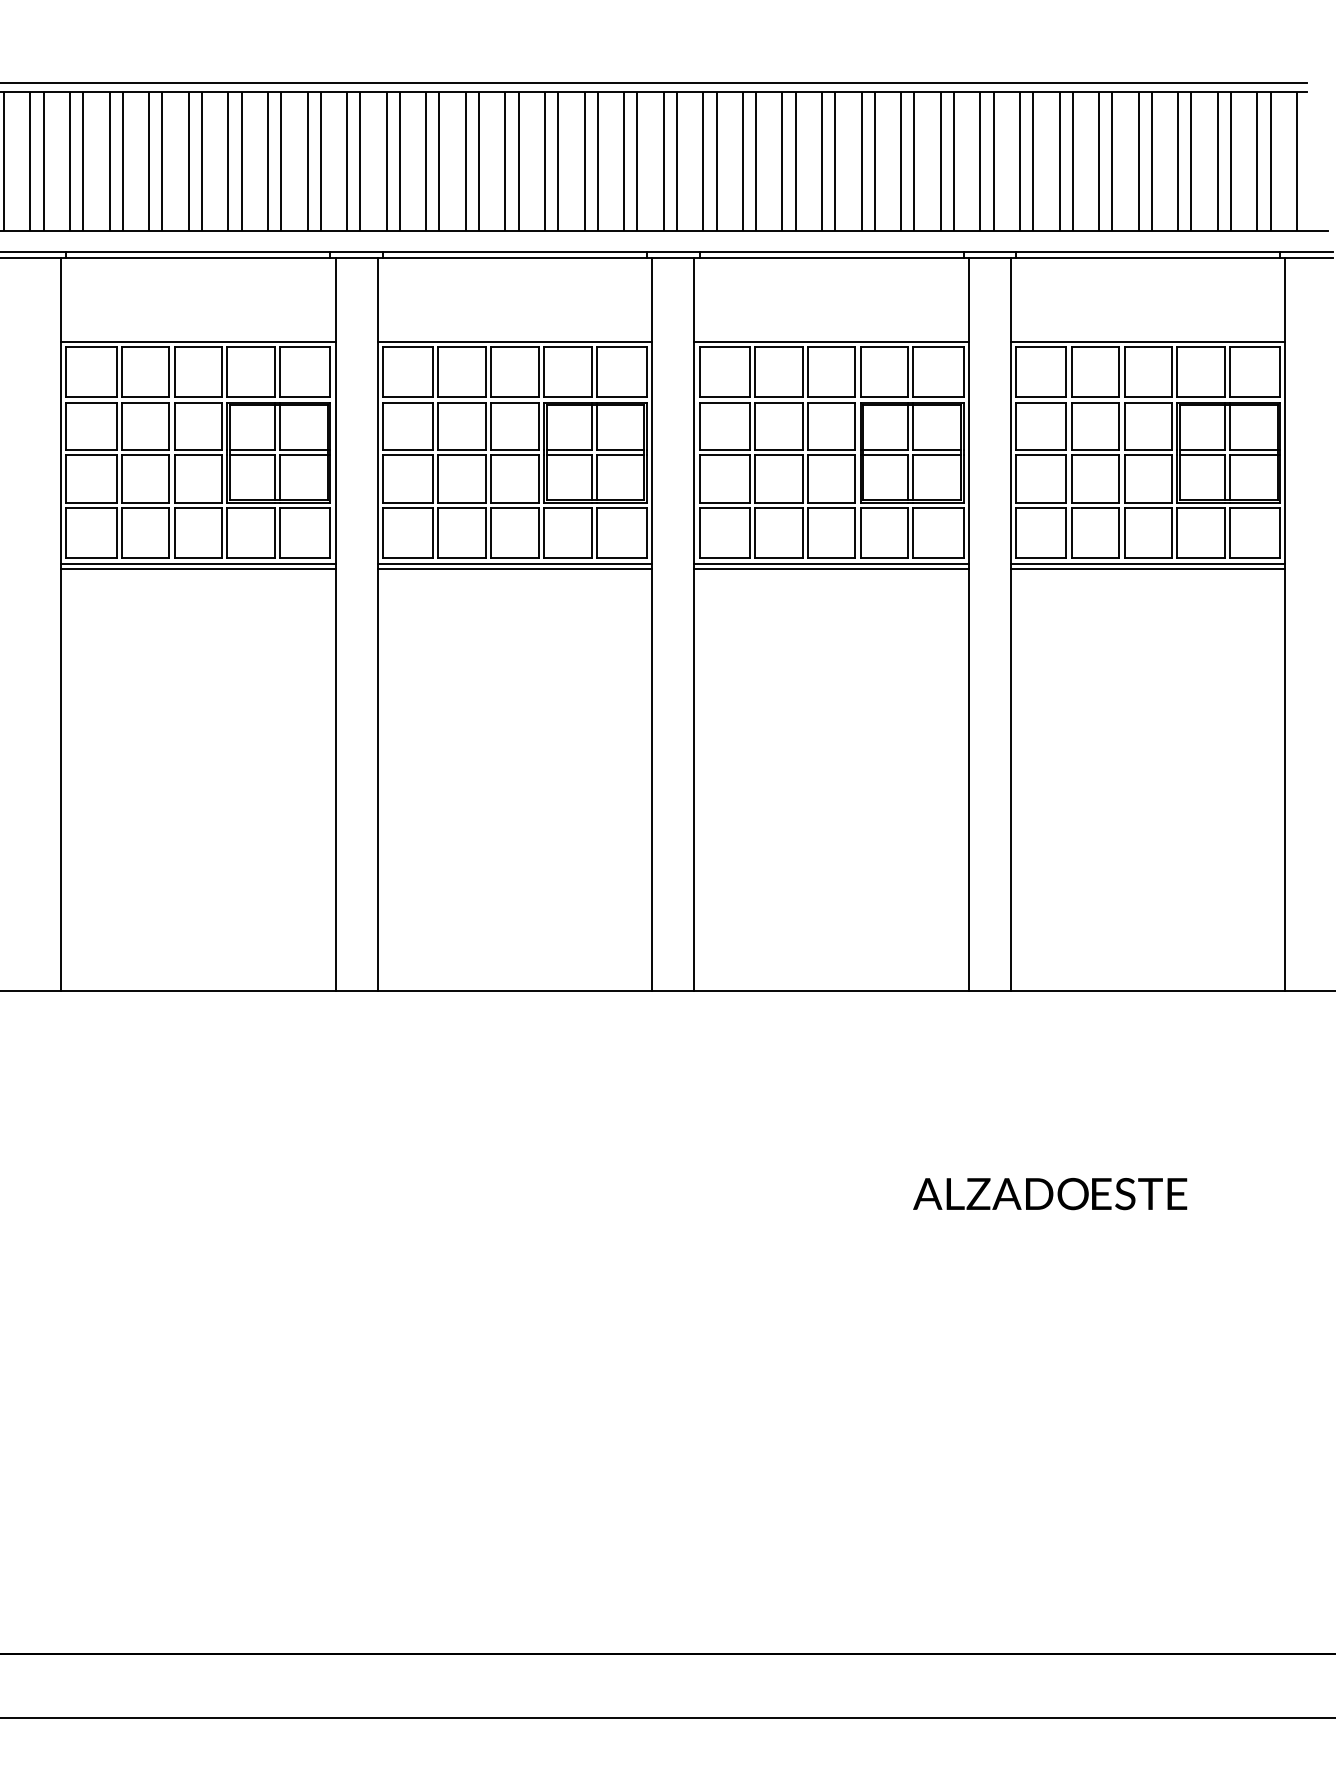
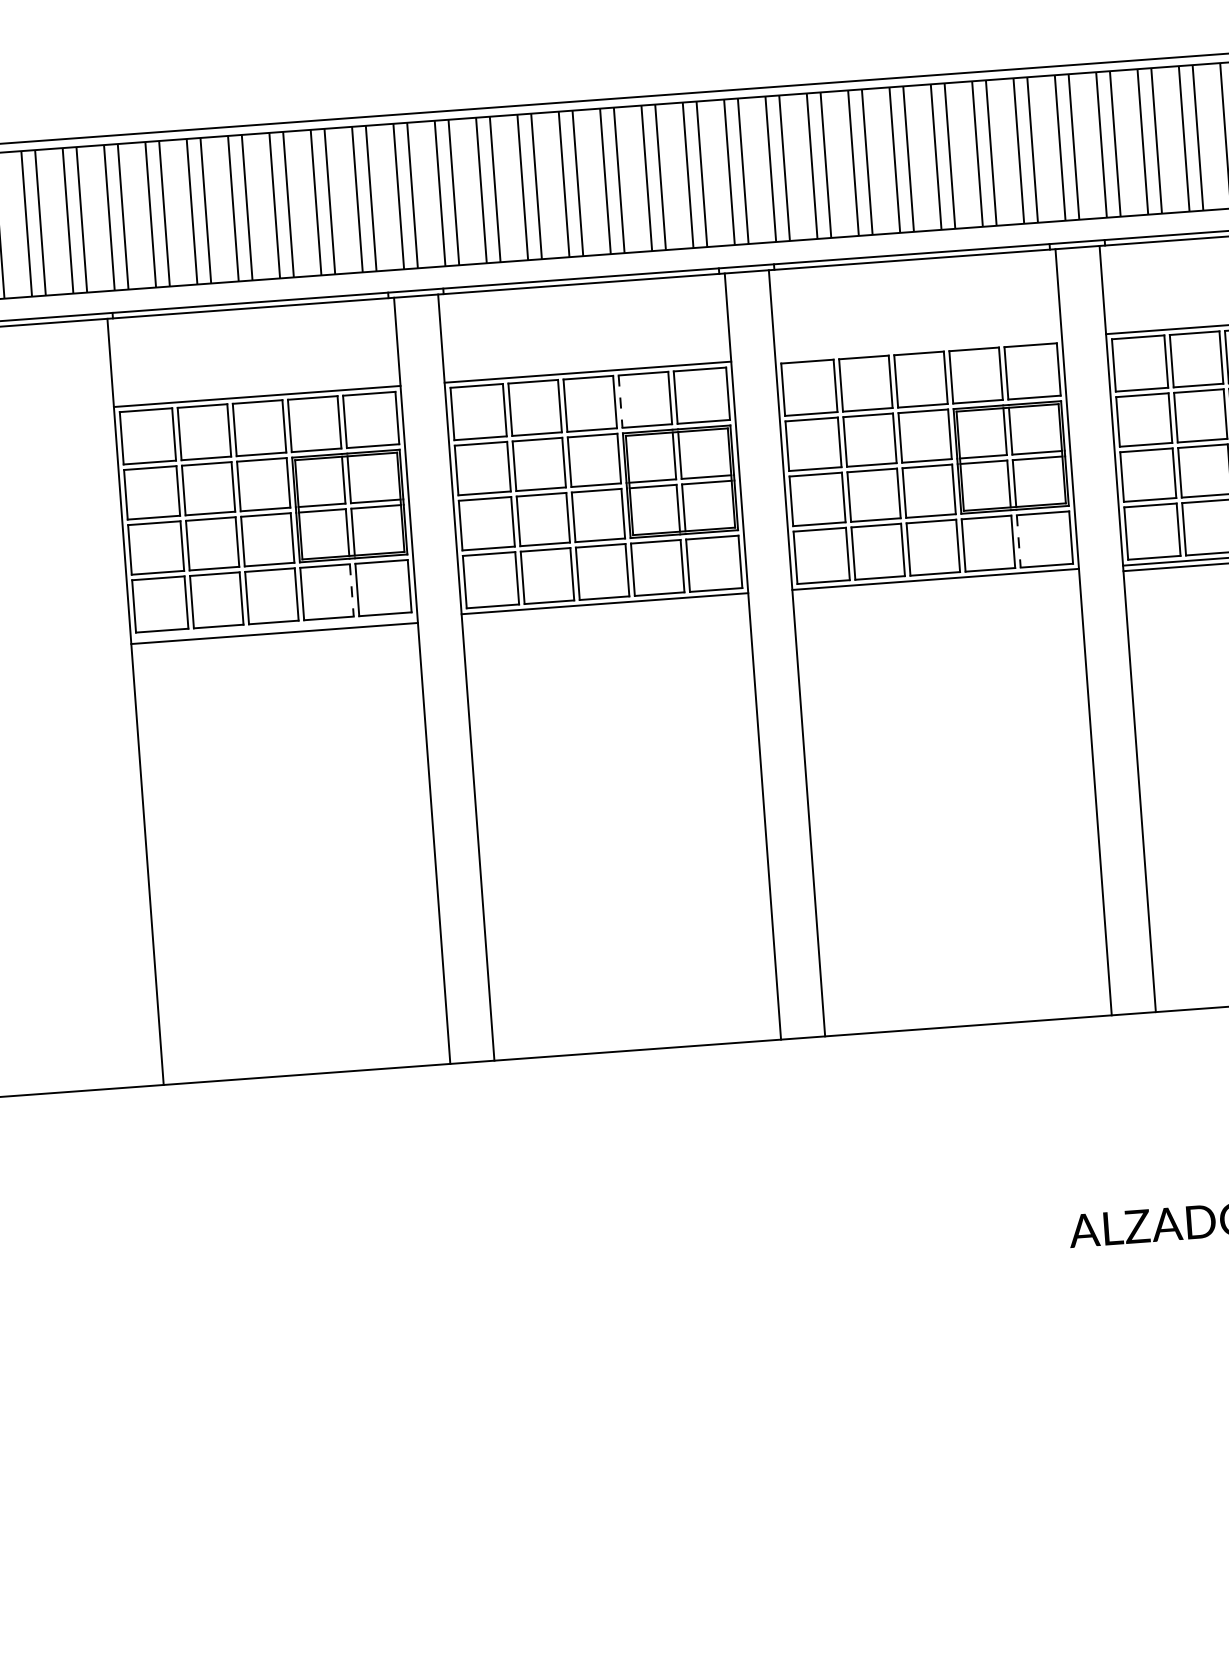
line: (831, 342) -> (918, 348), removed
line: (544, 372) -> (621, 401), solid -> dashed
line: (274, 533) -> (351, 590), solid -> dashed
line: (913, 533) -> (1018, 541), solid -> dashed
line: (198, 563) -> (274, 627), removed
line: (514, 568) -> (604, 608), removed
line: (831, 568) -> (935, 584), removed

